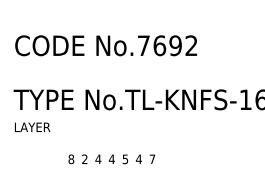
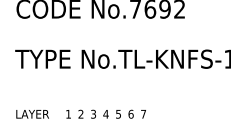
text: (32, 126) -> (32, 113), moved
text: (71, 159) -> (68, 114), 8 -> 1
text: (98, 159) -> (93, 114), 4 -> 3
text: (138, 159) -> (130, 114), 4 -> 6

